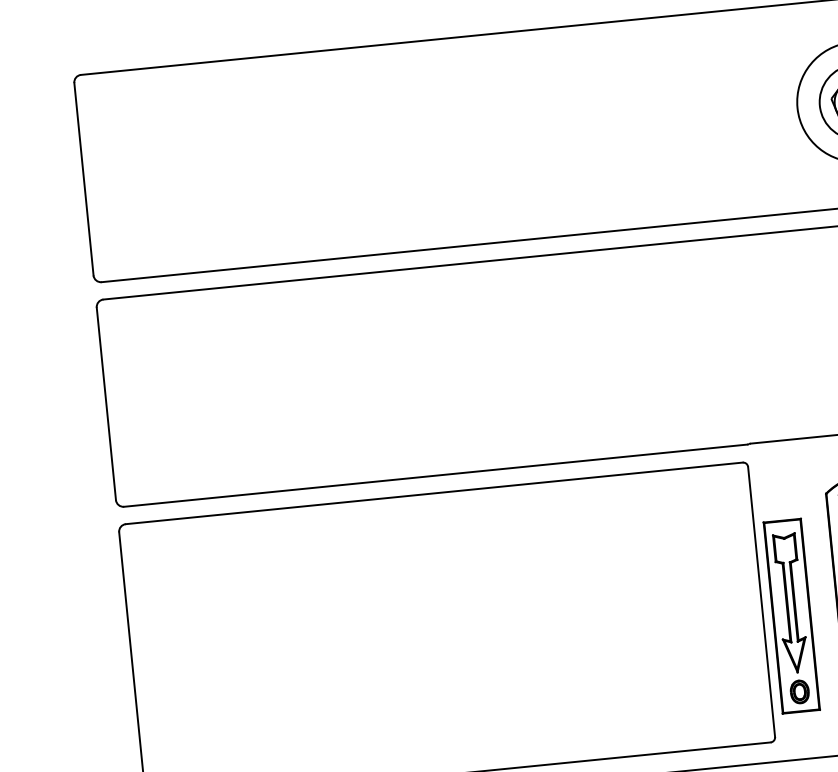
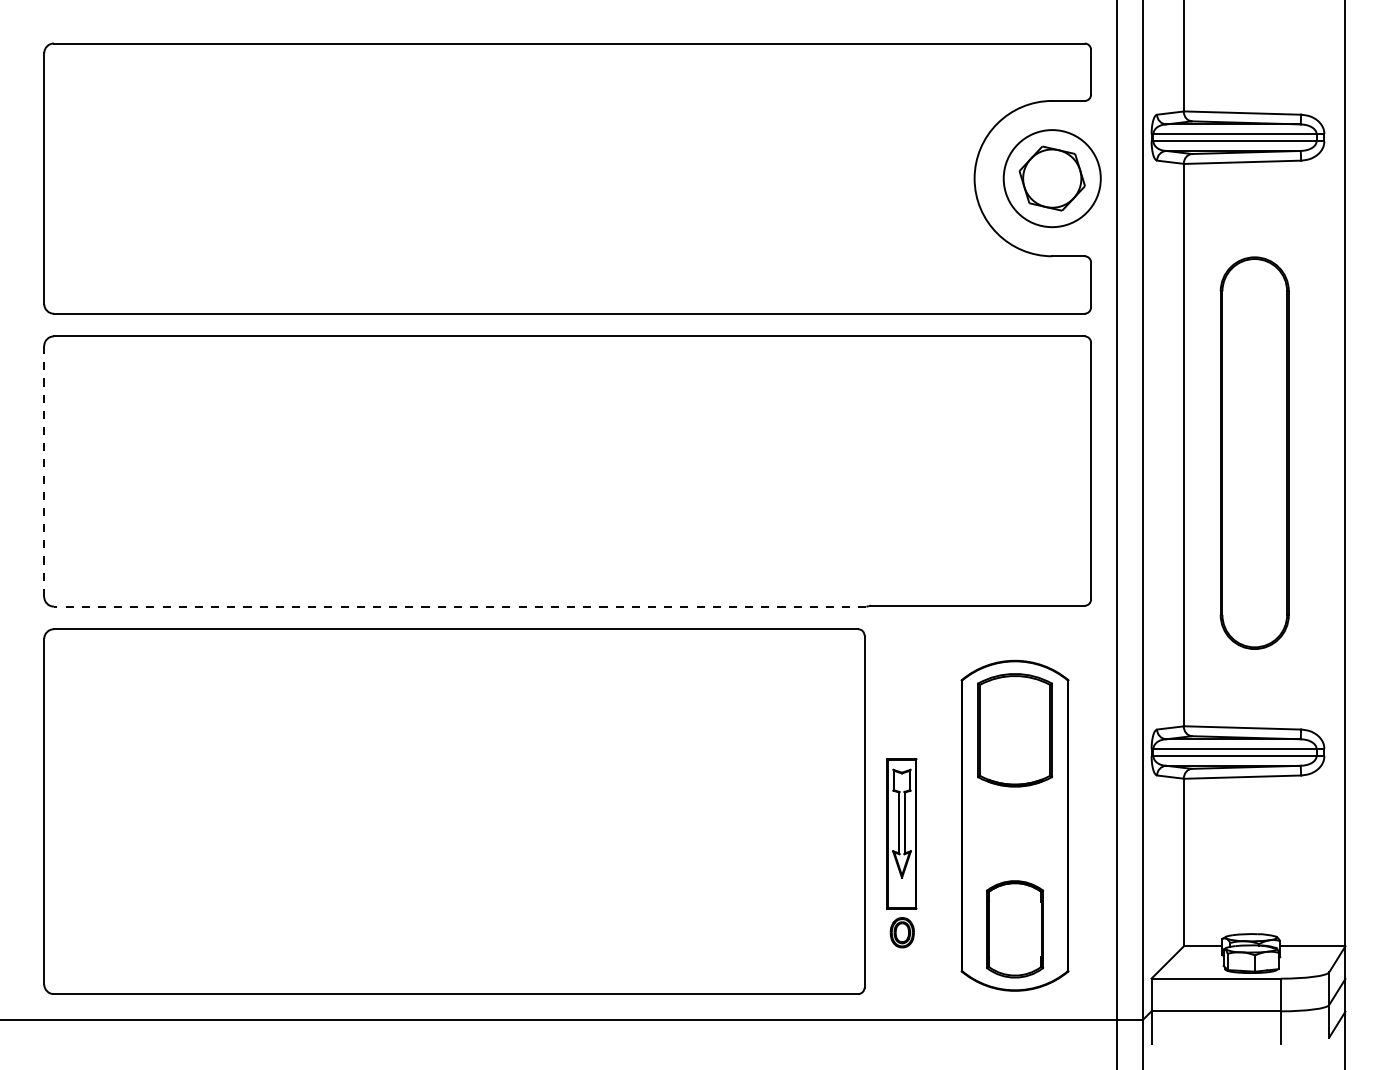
line: (106, 403) -> (44, 470), solid -> dashed
line: (435, 475) -> (459, 606), solid -> dashed
part: (791, 615) -> (901, 833), size x0.6

